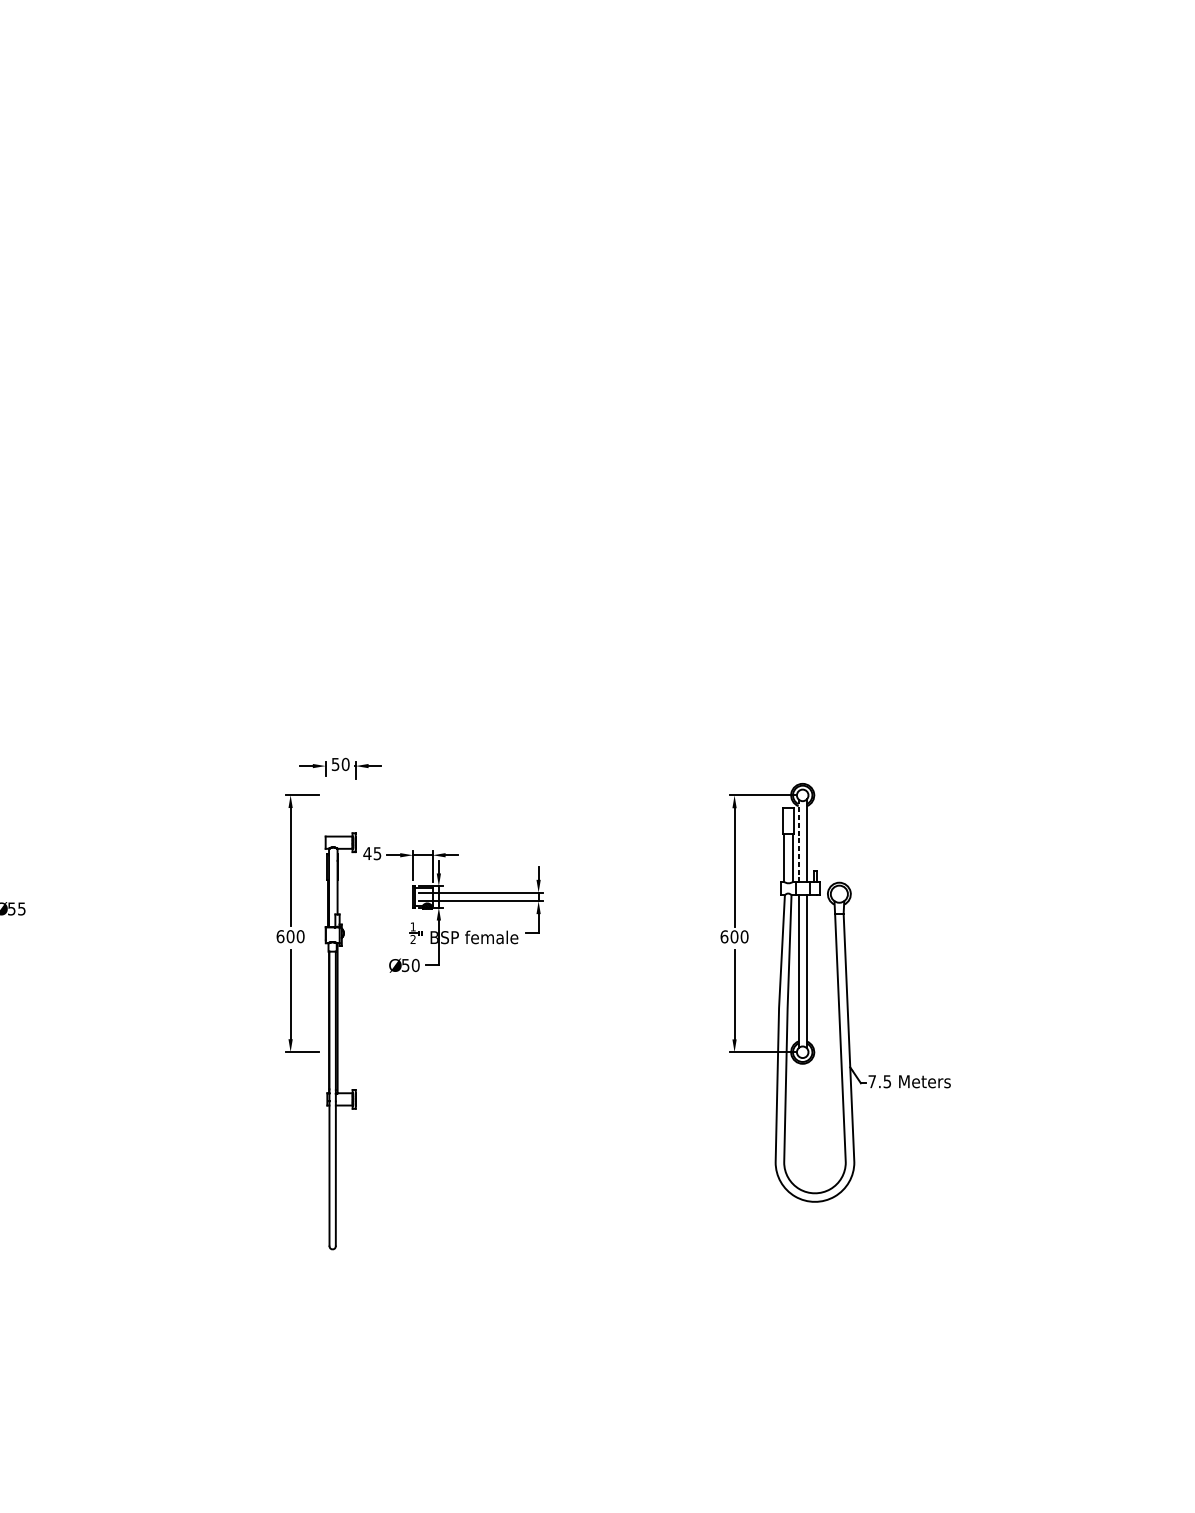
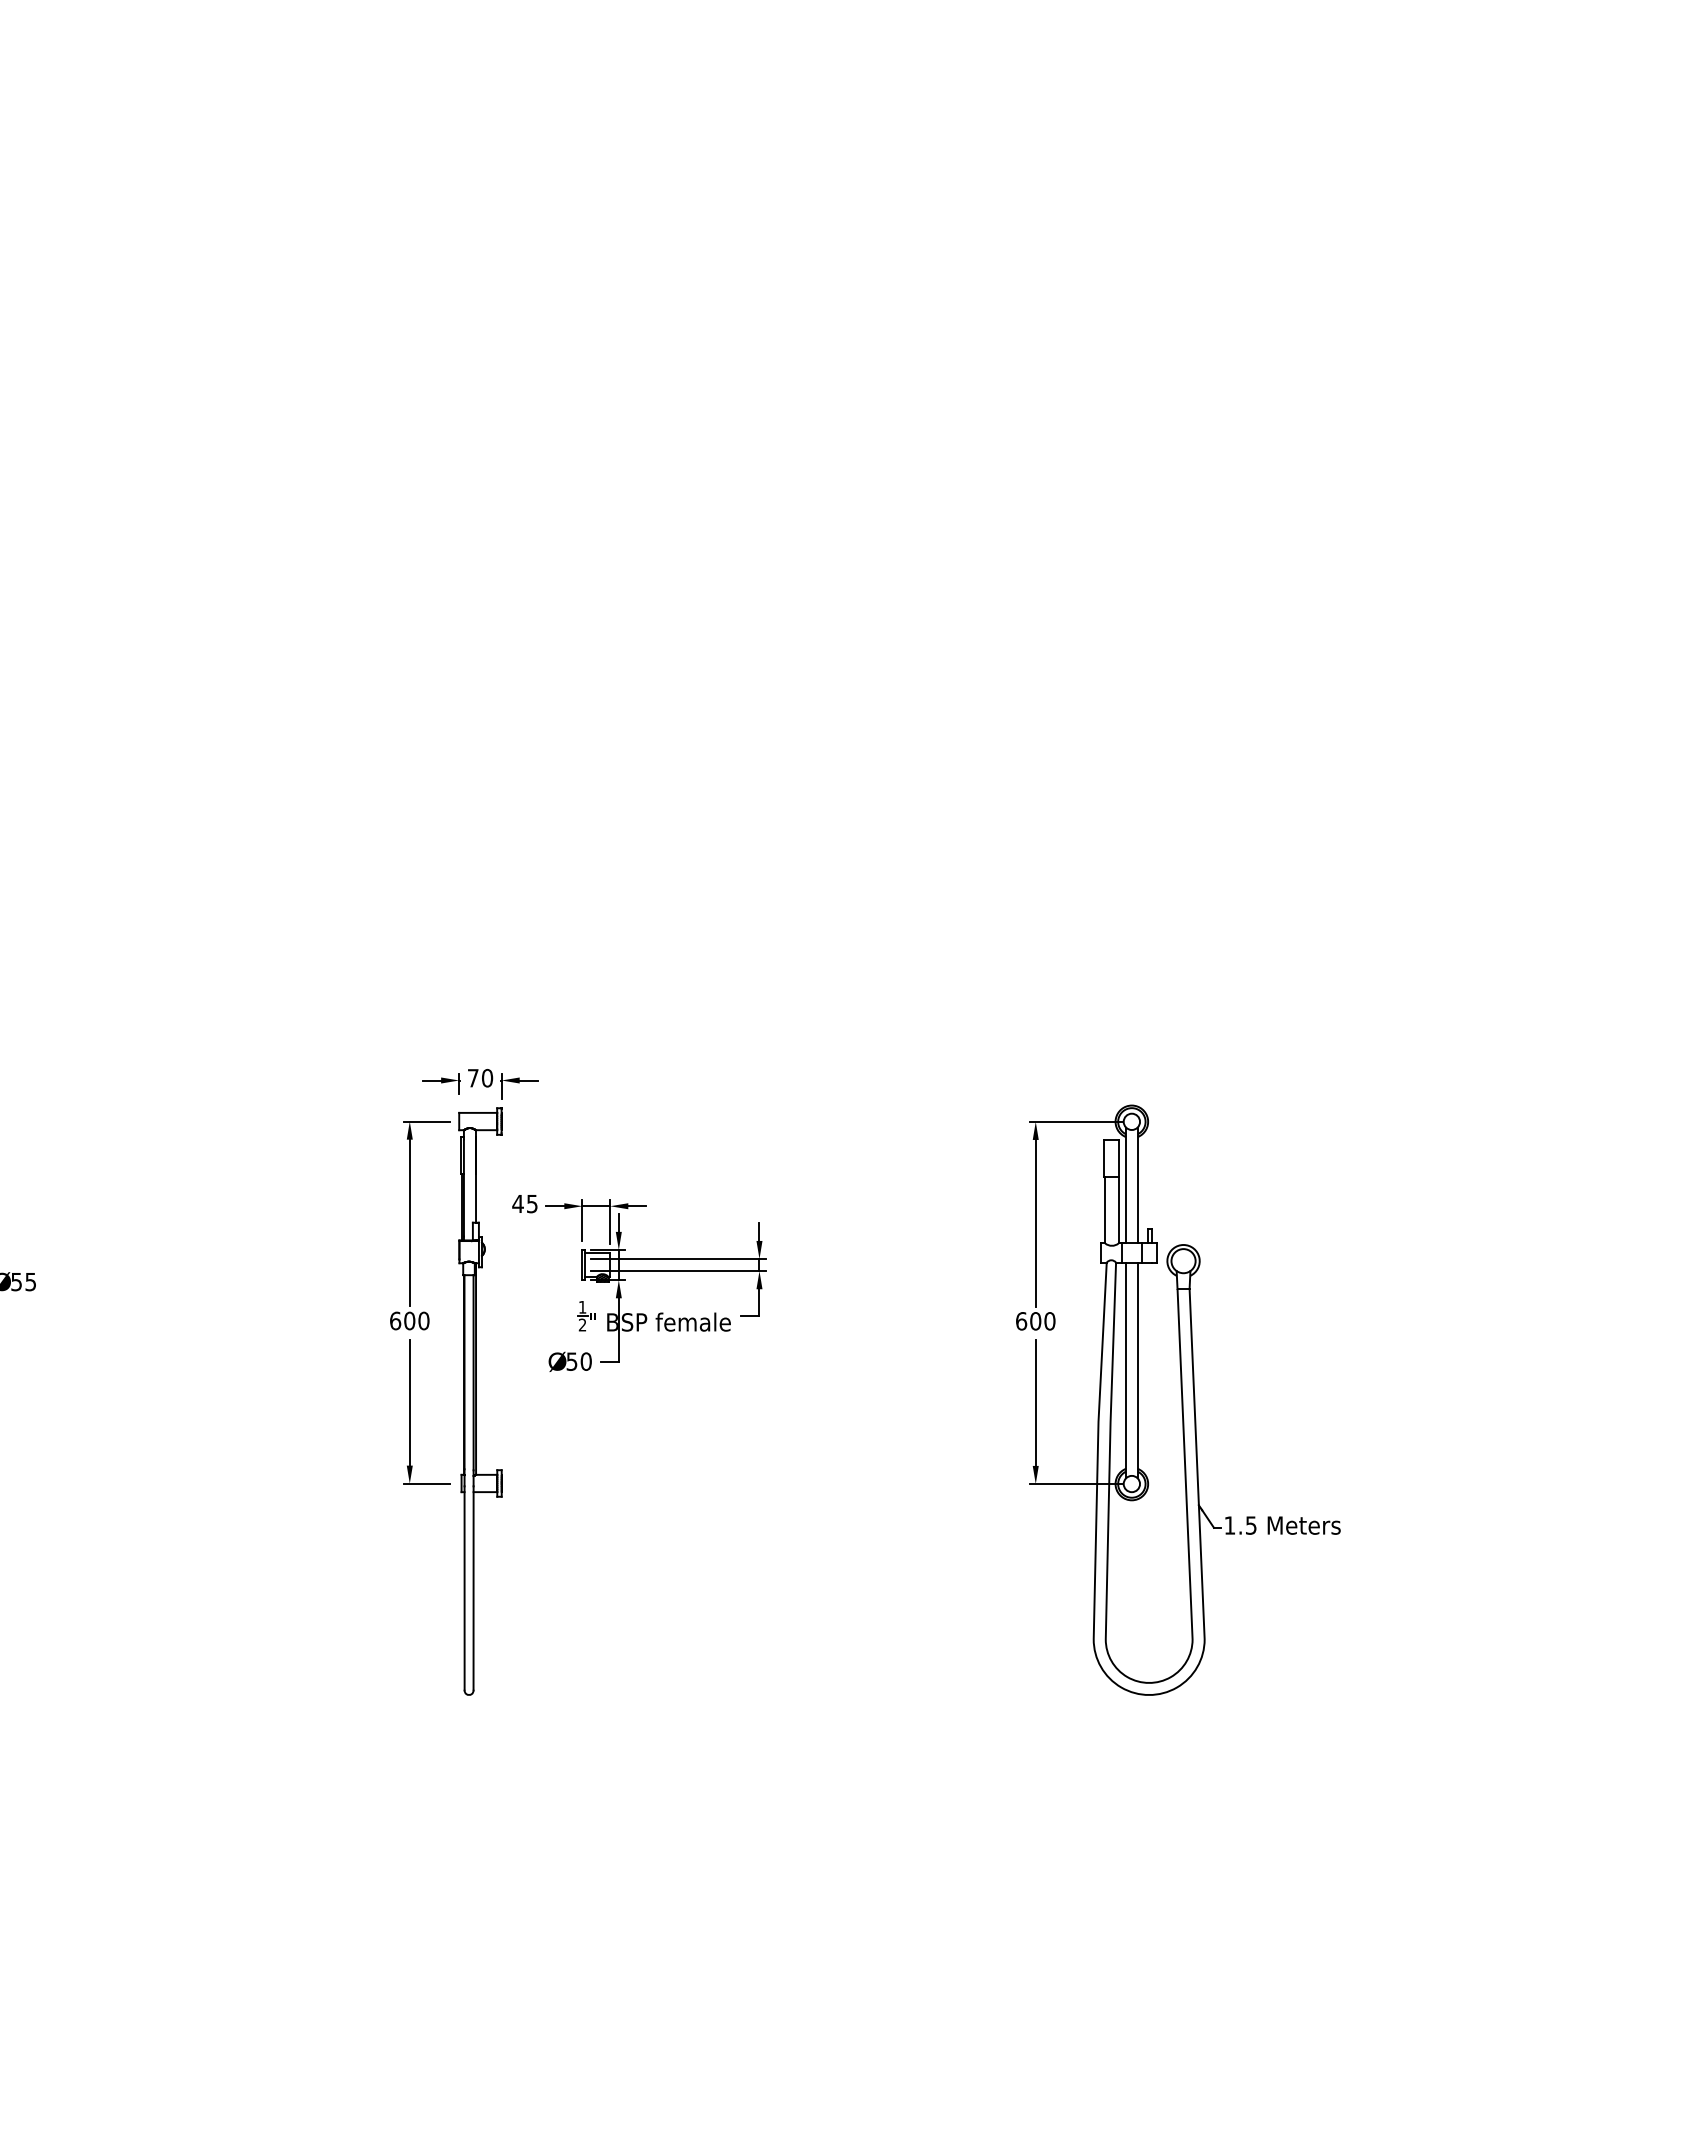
text: (335, 764) -> (473, 1078), 50 -> 70
line: (798, 840) -> (1126, 1185), dashed -> solid
part: (340, 1041) -> (480, 1401), moved
text: (871, 1081) -> (1229, 1525), 7.5 -> 1.5

